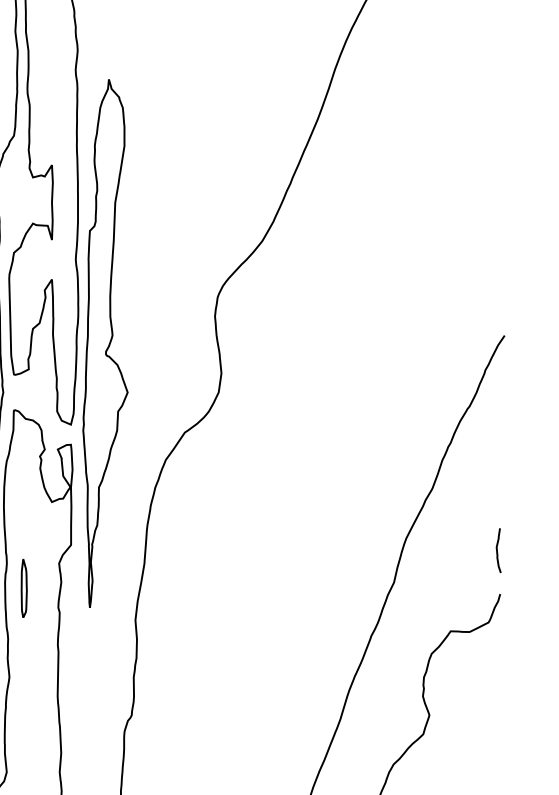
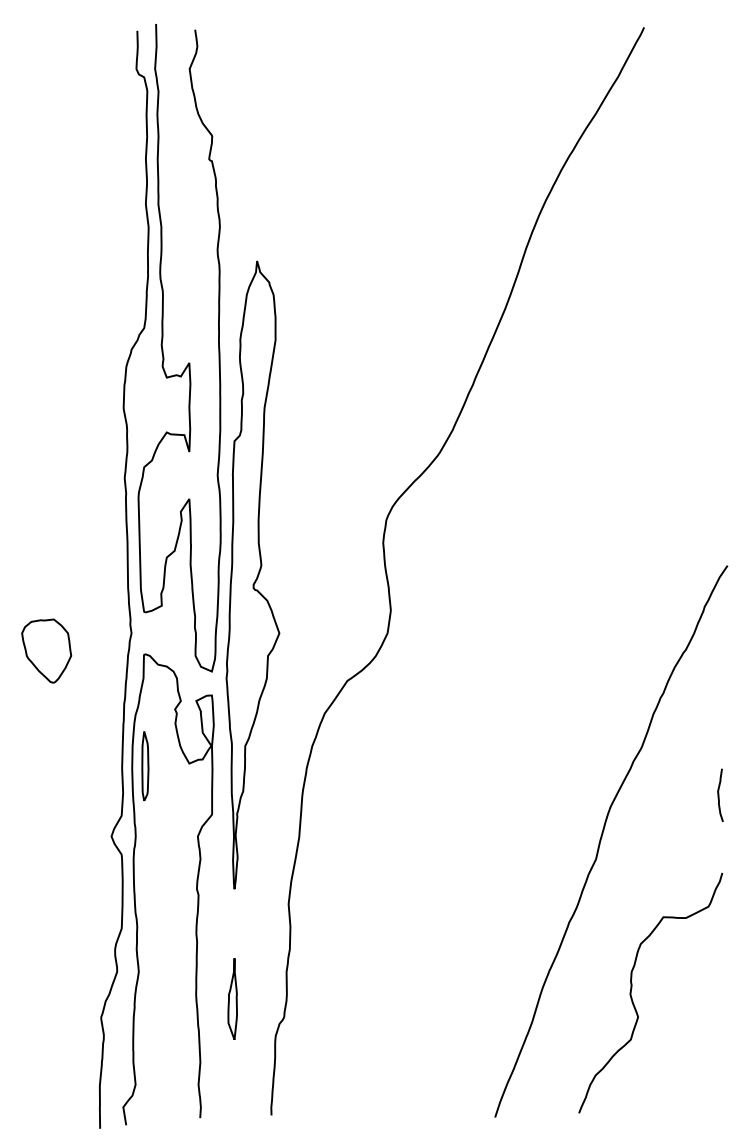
curve: (497, 549) -> (719, 794), moved
part: (24, 588) -> (145, 766), moved
part: (88, 699) -> (232, 998), added

